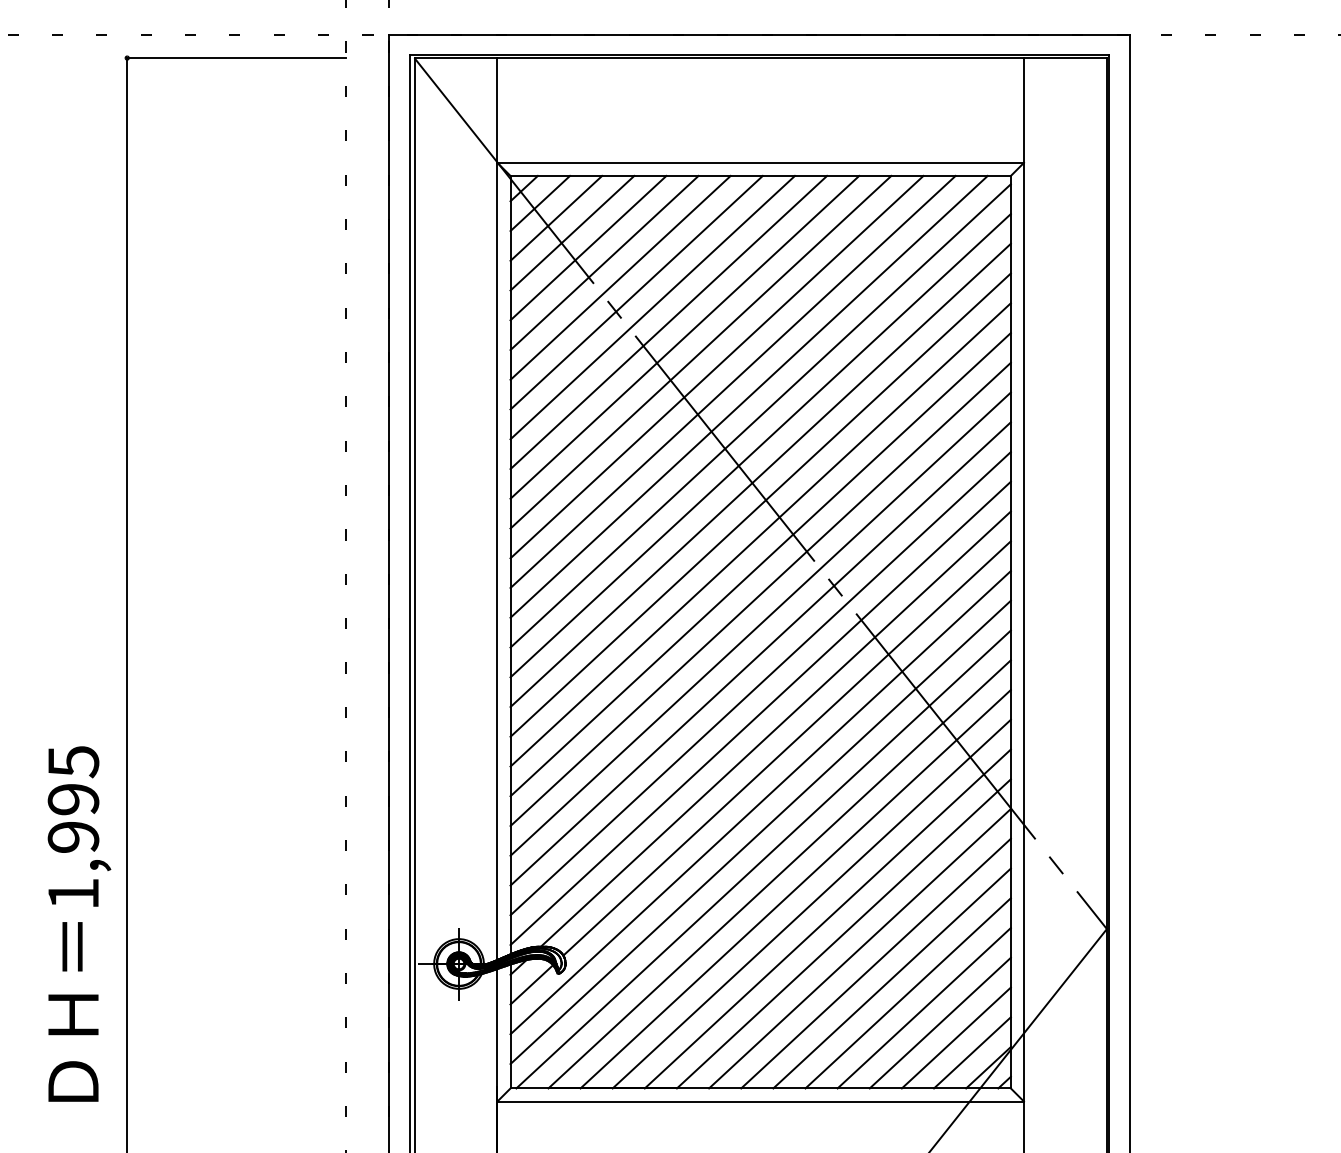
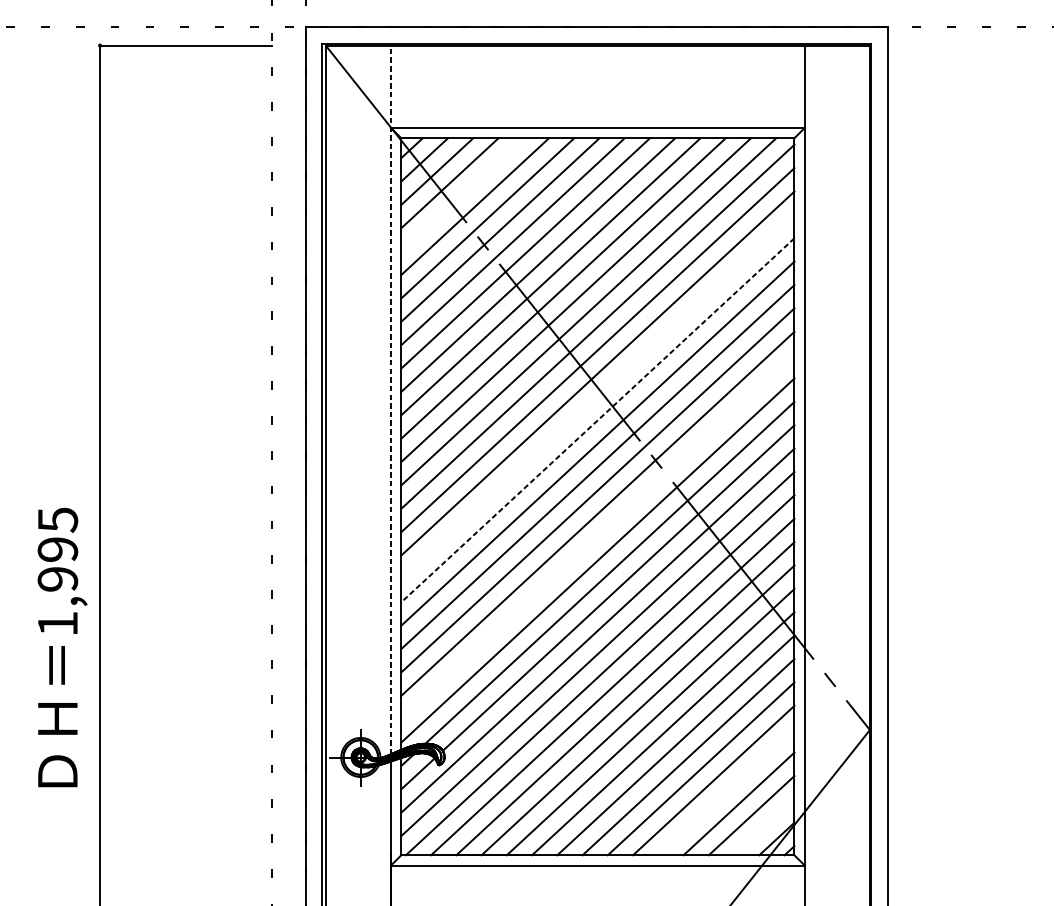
line: (588, 247) -> (462, 194), removed
line: (760, 504) -> (597, 396), removed
line: (497, 509) -> (391, 400), solid -> dashed
line: (760, 534) -> (597, 419), solid -> dashed
line: (760, 683) -> (597, 537), removed
text: (79, 923) -> (62, 647), moved
line: (923, 1008) -> (725, 792), removed
line: (972, 1052) -> (764, 827), removed

